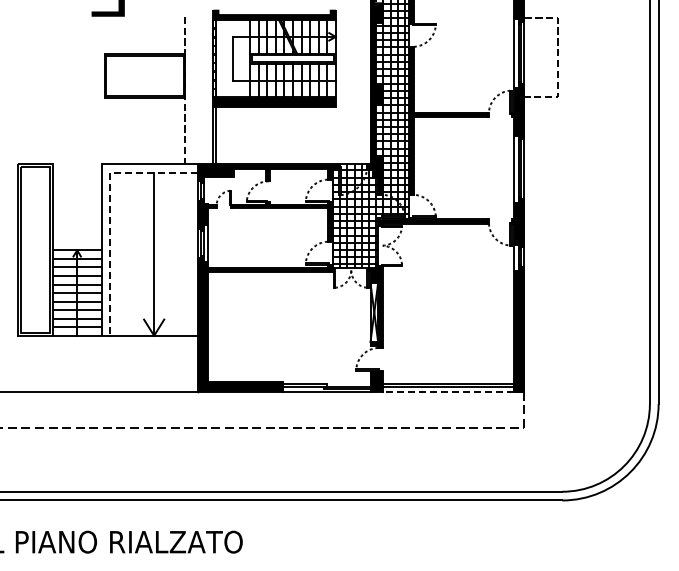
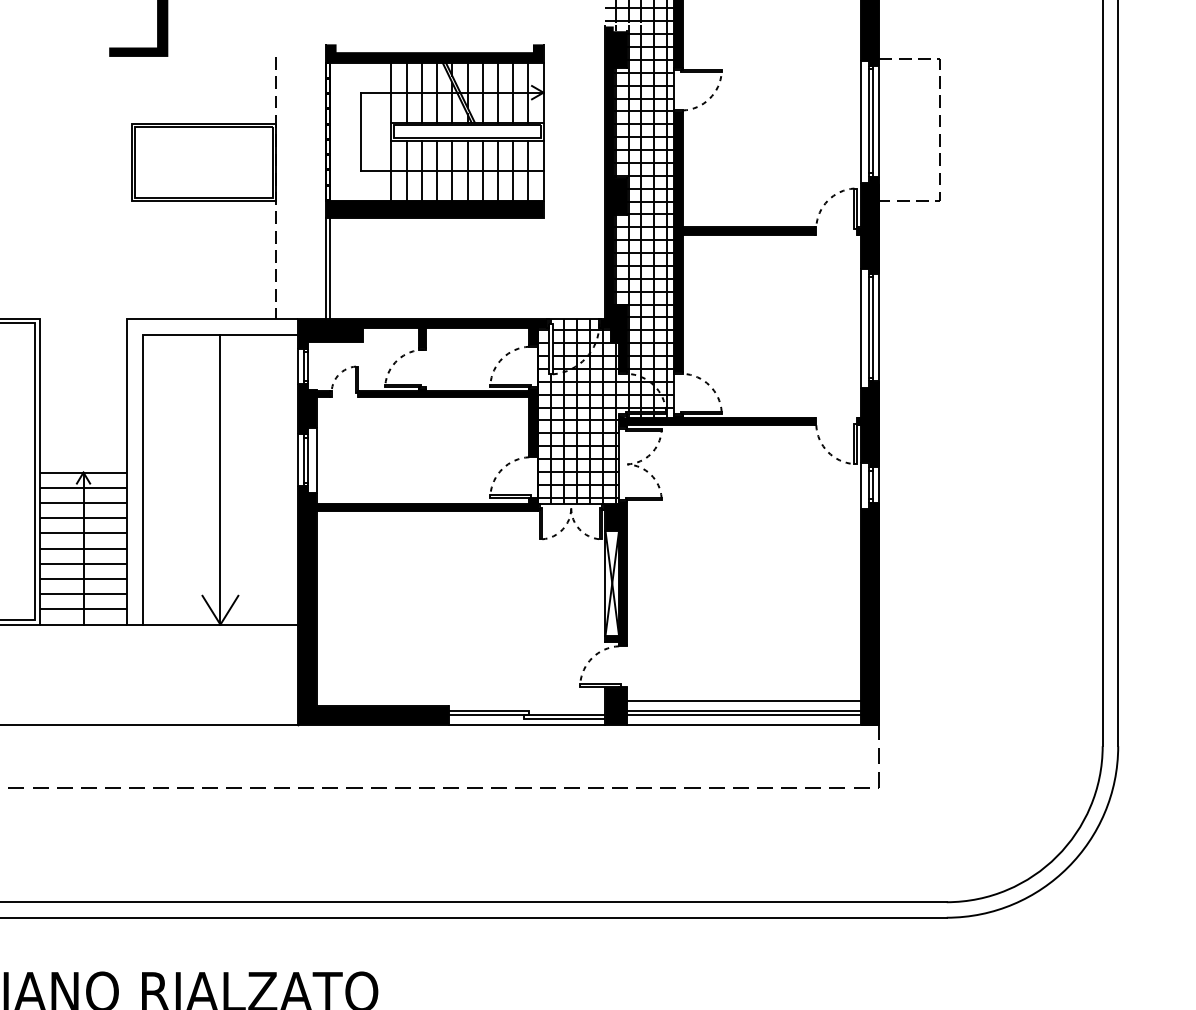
line: (110, 209) -> (142, 399), dashed -> solid
line: (448, 378) -> (744, 700), added
line: (448, 392) -> (744, 725), dashed -> solid

